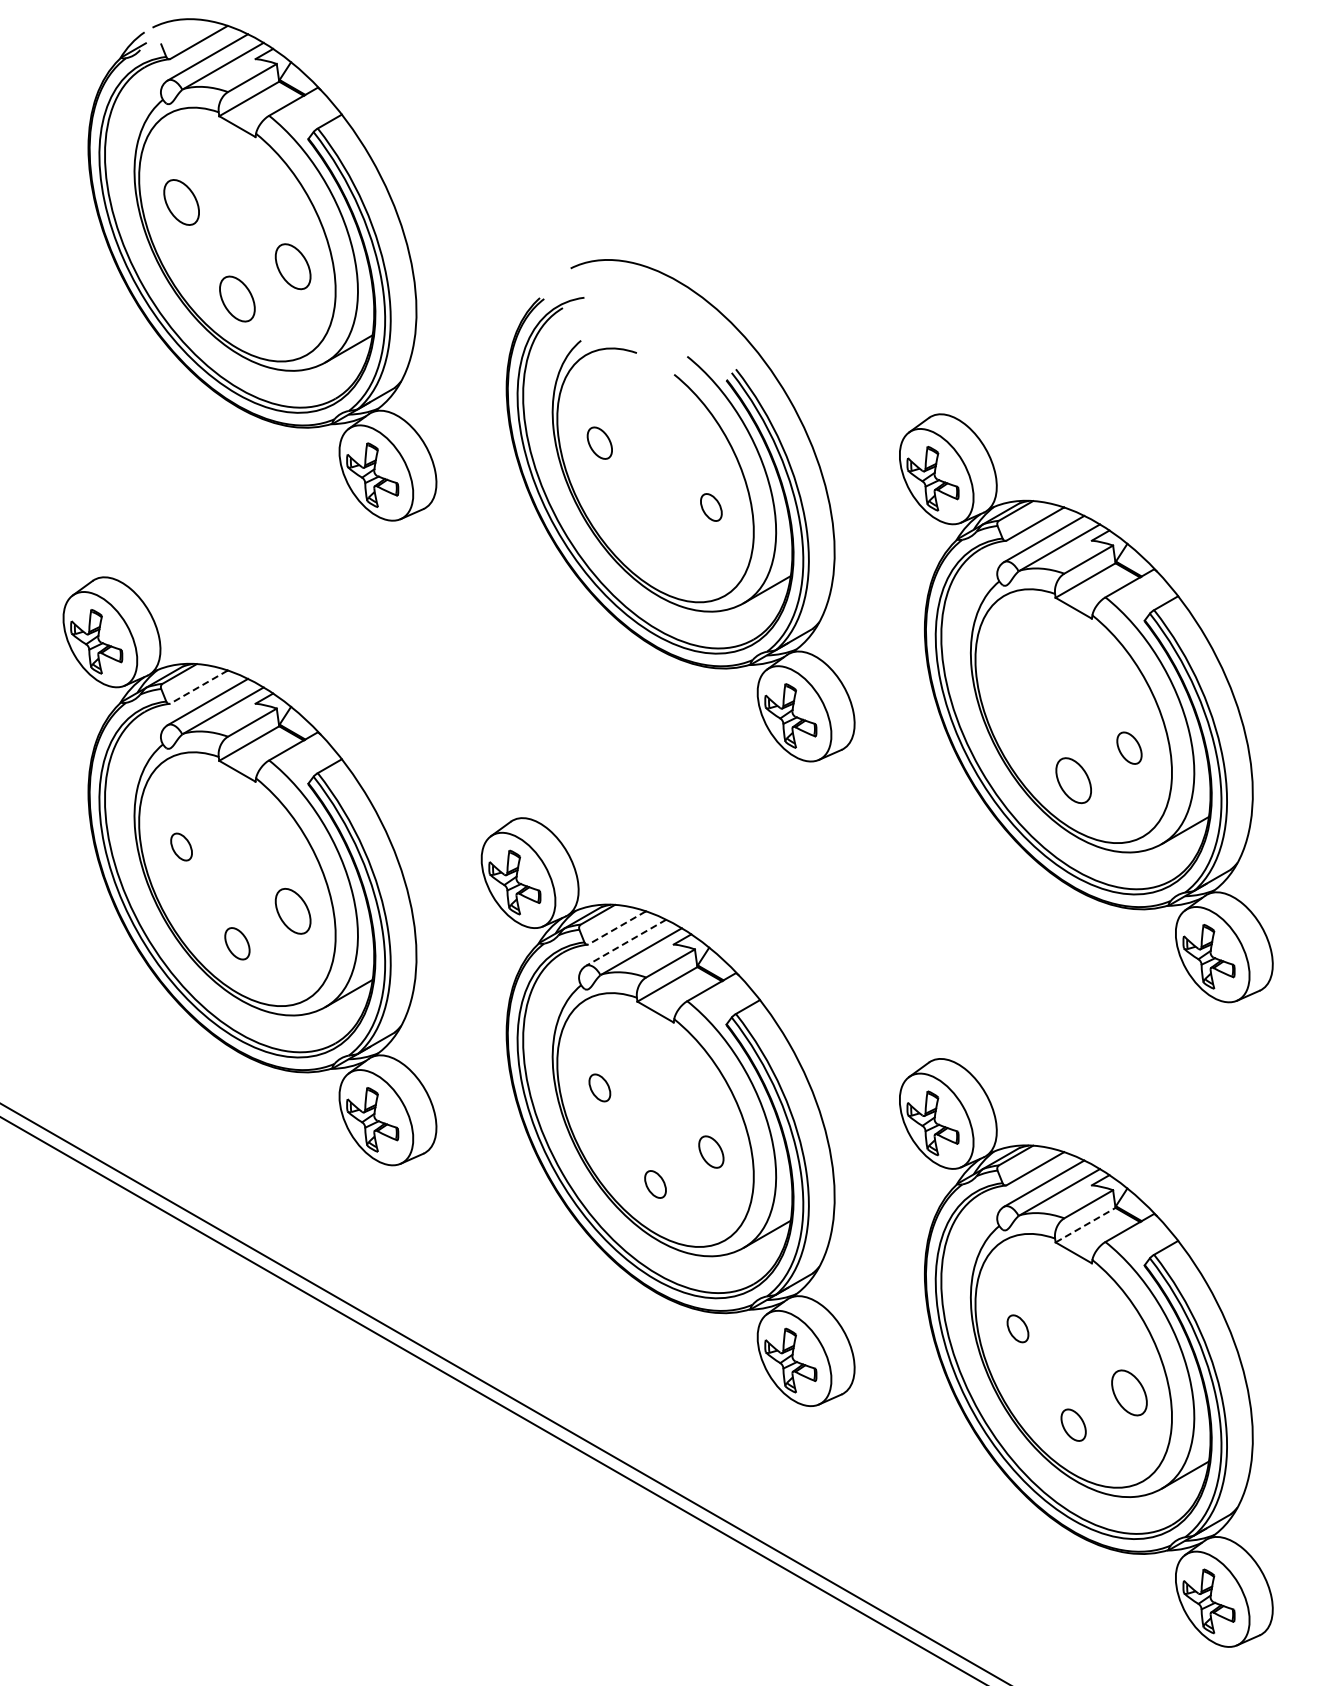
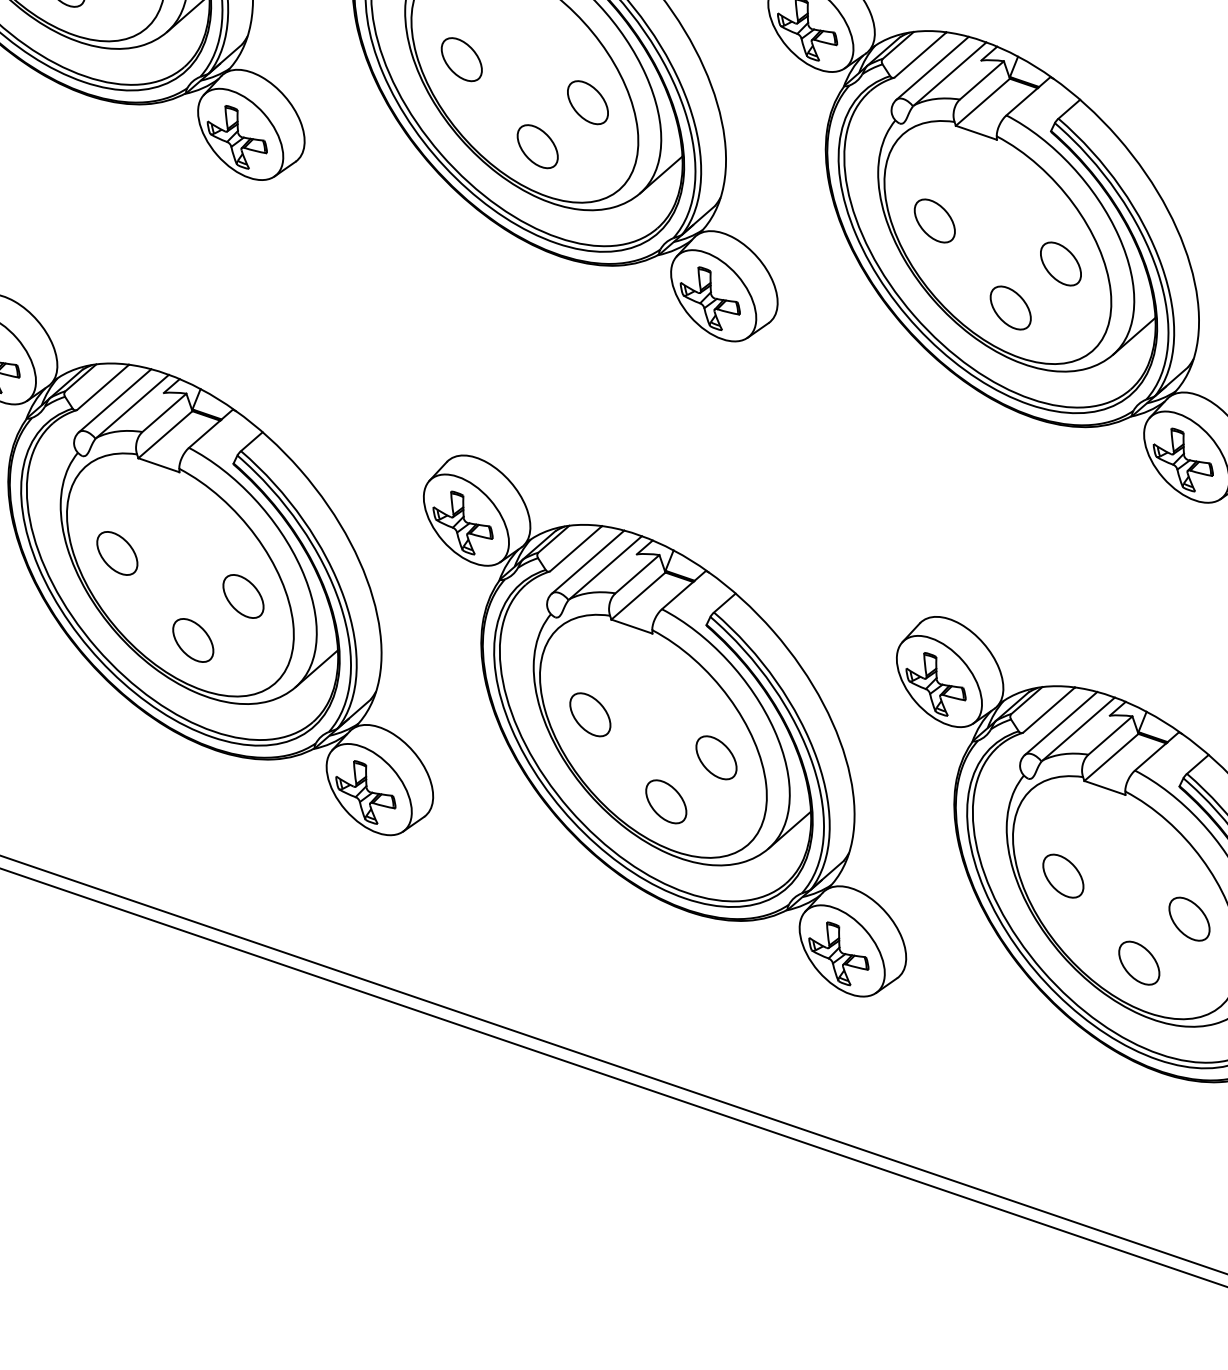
part: (599, 442) -> (461, 58), size x1.43
part: (711, 507) -> (588, 102), size x1.67
part: (655, 539) -> (537, 146), added
part: (1017, 683) -> (934, 220), added
line: (199, 687) -> (103, 387), dashed -> solid
part: (1129, 747) -> (1060, 263), size x1.43
part: (181, 846) -> (117, 552), size x1.67
line: (617, 927) -> (576, 548), dashed -> solid
part: (237, 943) -> (193, 640), size x1.43
line: (625, 943) -> (587, 562), dashed -> solid
part: (599, 1087) -> (589, 714), size x1.67
part: (711, 1151) -> (716, 757), size x1.43
part: (655, 1184) -> (666, 801), size x1.67
line: (1085, 1225) -> (1111, 757), dashed -> solid
part: (1017, 1328) -> (1062, 876), size x1.67
part: (1073, 1424) -> (1138, 962), size x1.43

